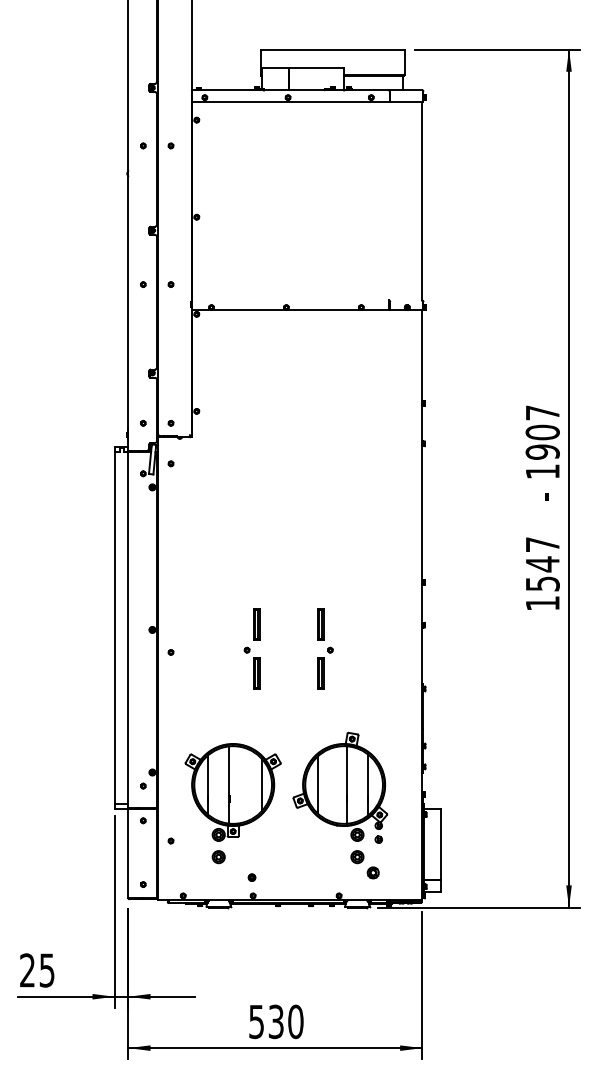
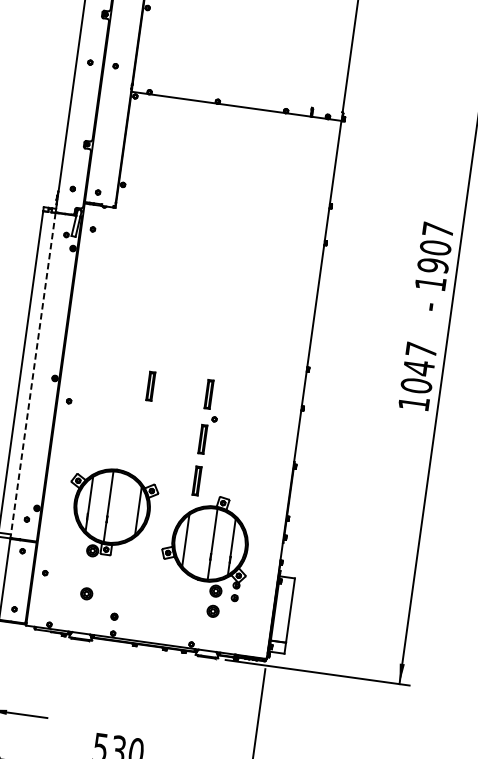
text: (542, 583) -> (416, 385), 1547 -> 1047
line: (128, 630) -> (33, 375), solid -> dashed
part: (251, 667) -> (140, 425), removed
part: (320, 719) -> (196, 481), added
part: (232, 792) -> (110, 513), moved
part: (372, 872) -> (224, 627), removed

